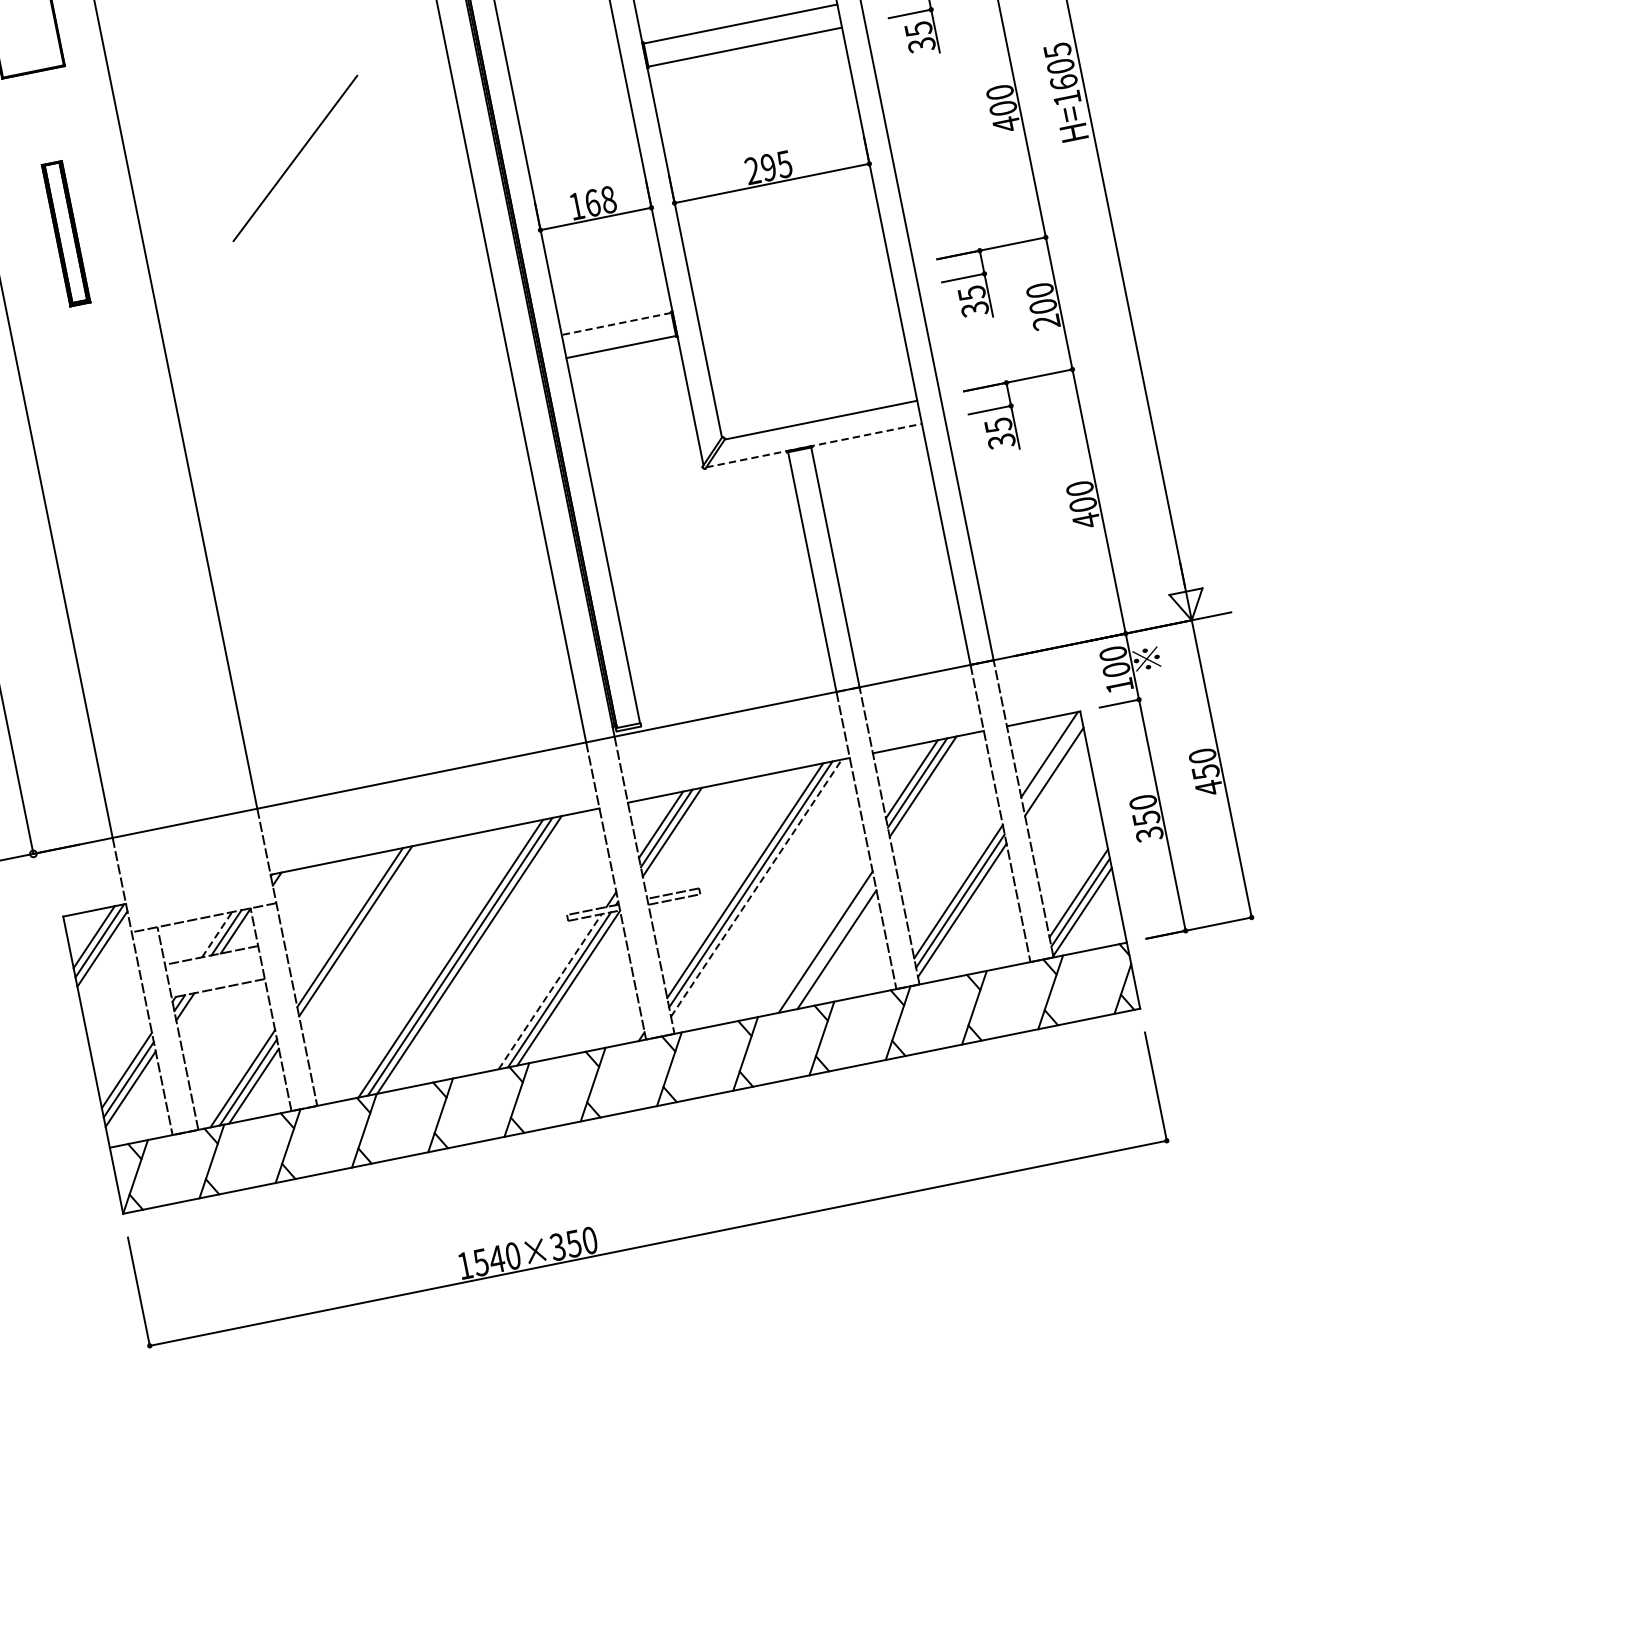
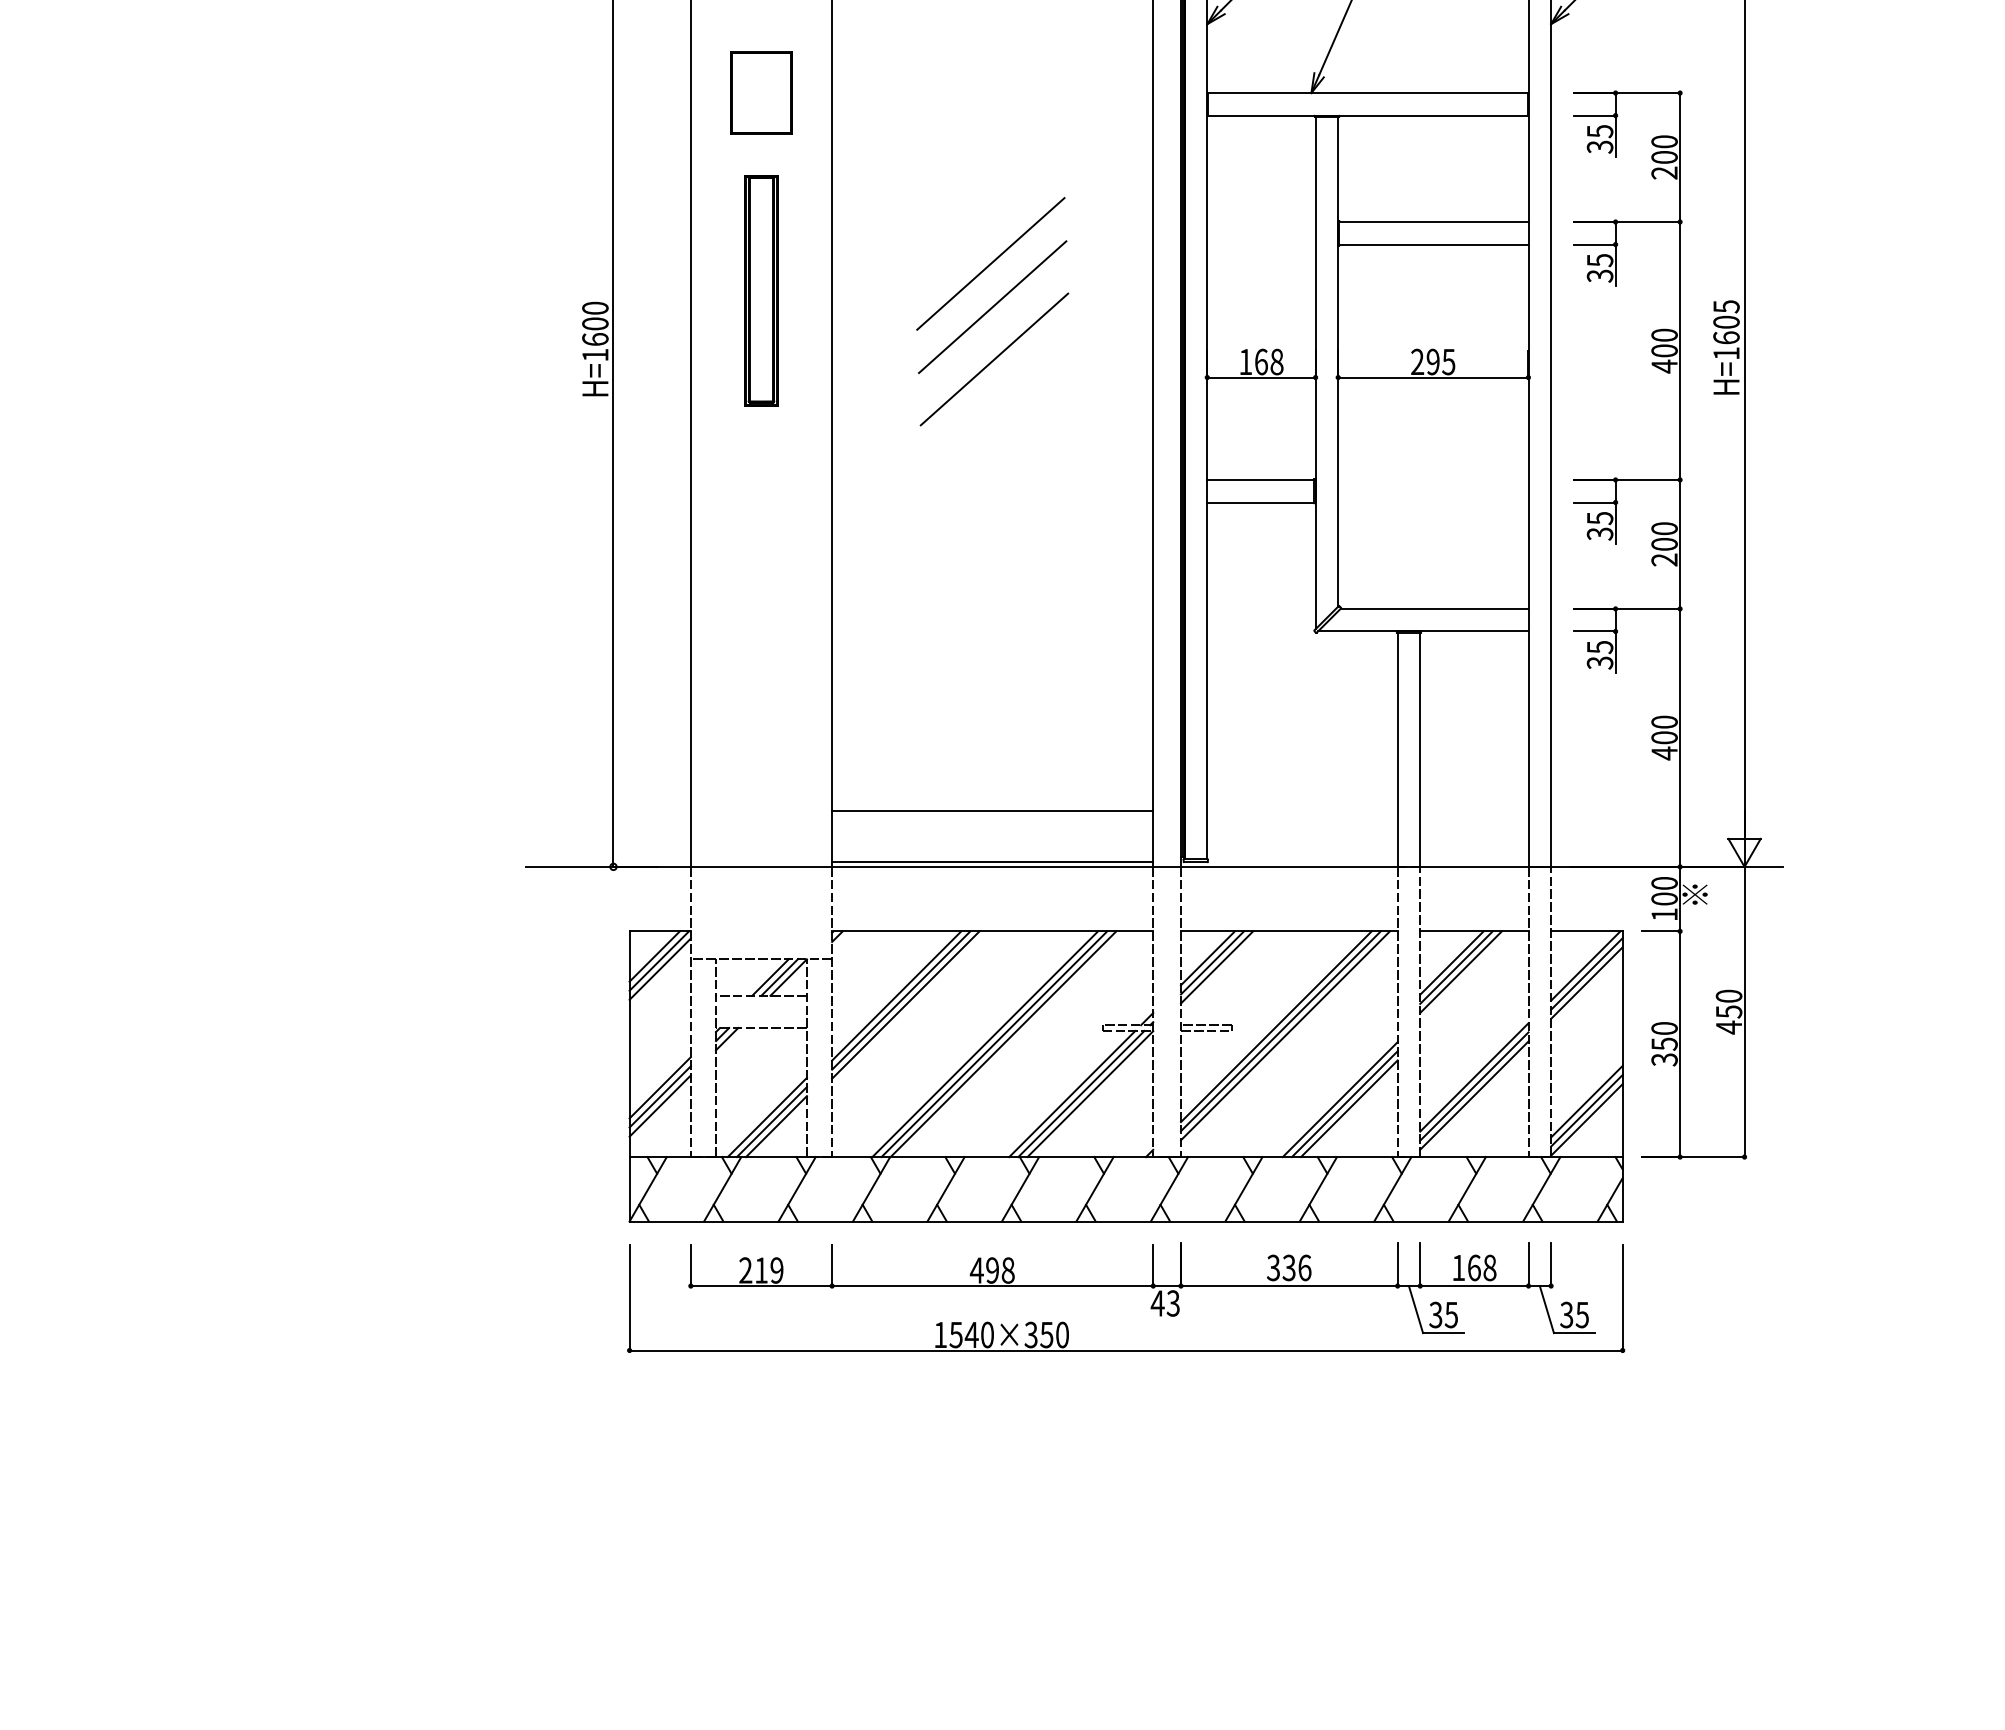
line: (306, 202) -> (992, 307), added
part: (66, 233) -> (761, 290), size x1.67
line: (318, 255) -> (994, 359), added
line: (616, 323) -> (1260, 479), dashed -> solid
line: (814, 445) -> (1423, 631), dashed -> solid
line: (409, 717) -> (992, 810), added
line: (1051, 762) -> (1586, 973), added
line: (420, 771) -> (992, 862), added
line: (756, 887) -> (1285, 1035), dashed -> solid
line: (217, 934) -> (770, 977), dashed -> solid
line: (360, 934) -> (905, 1004), added
line: (831, 946) -> (1344, 1104), added
line: (550, 991) -> (1072, 1093), dashed -> solid
part: (661, 1176) -> (1141, 1288), added

